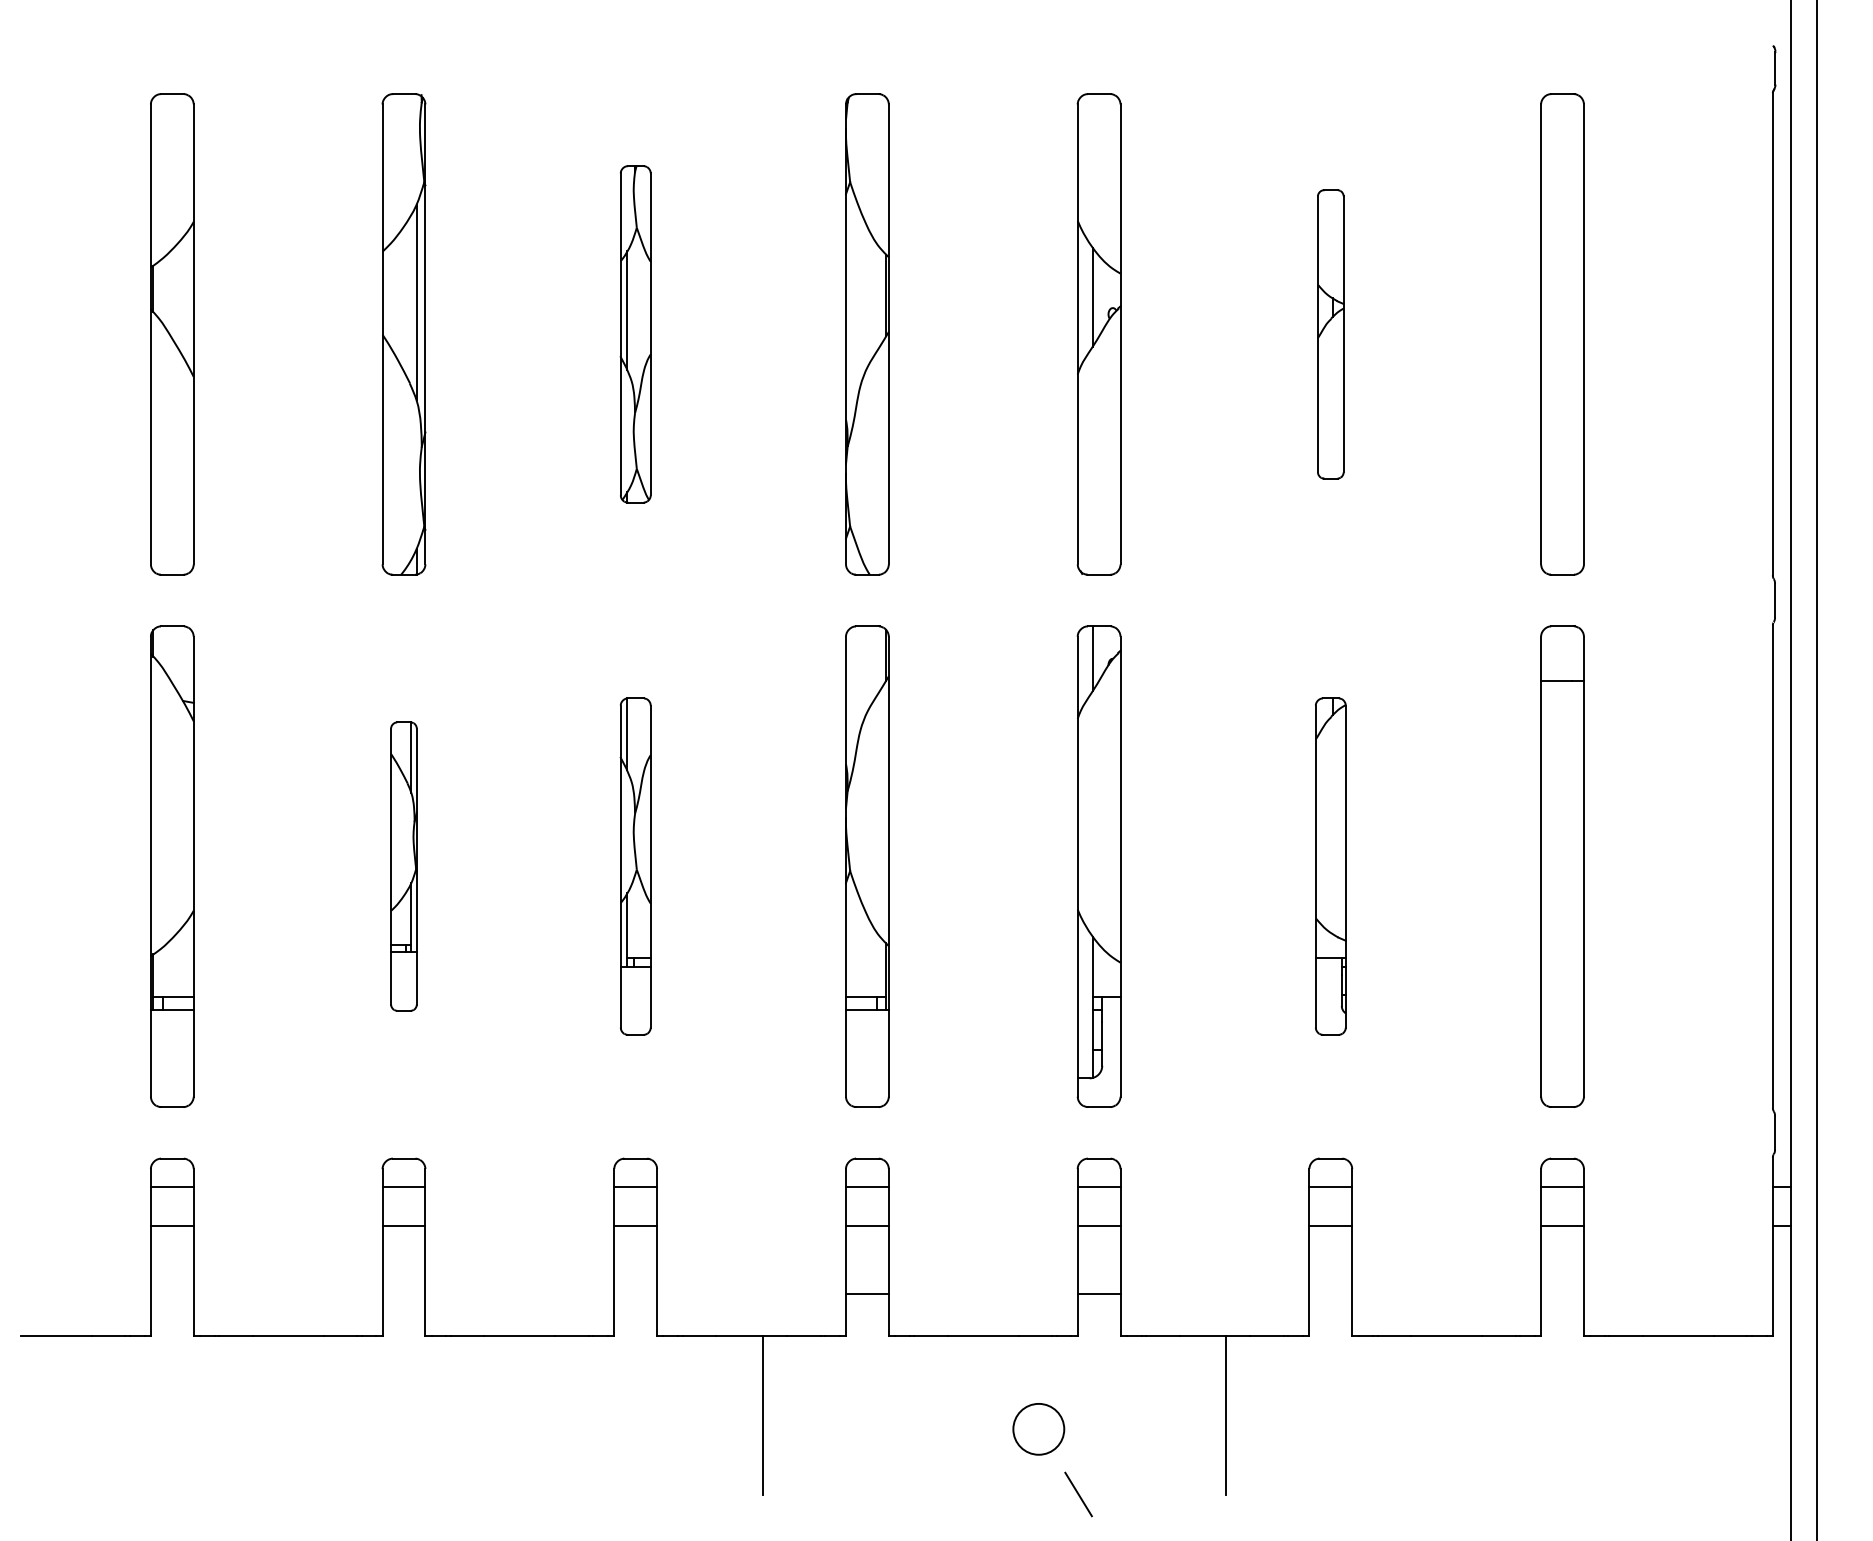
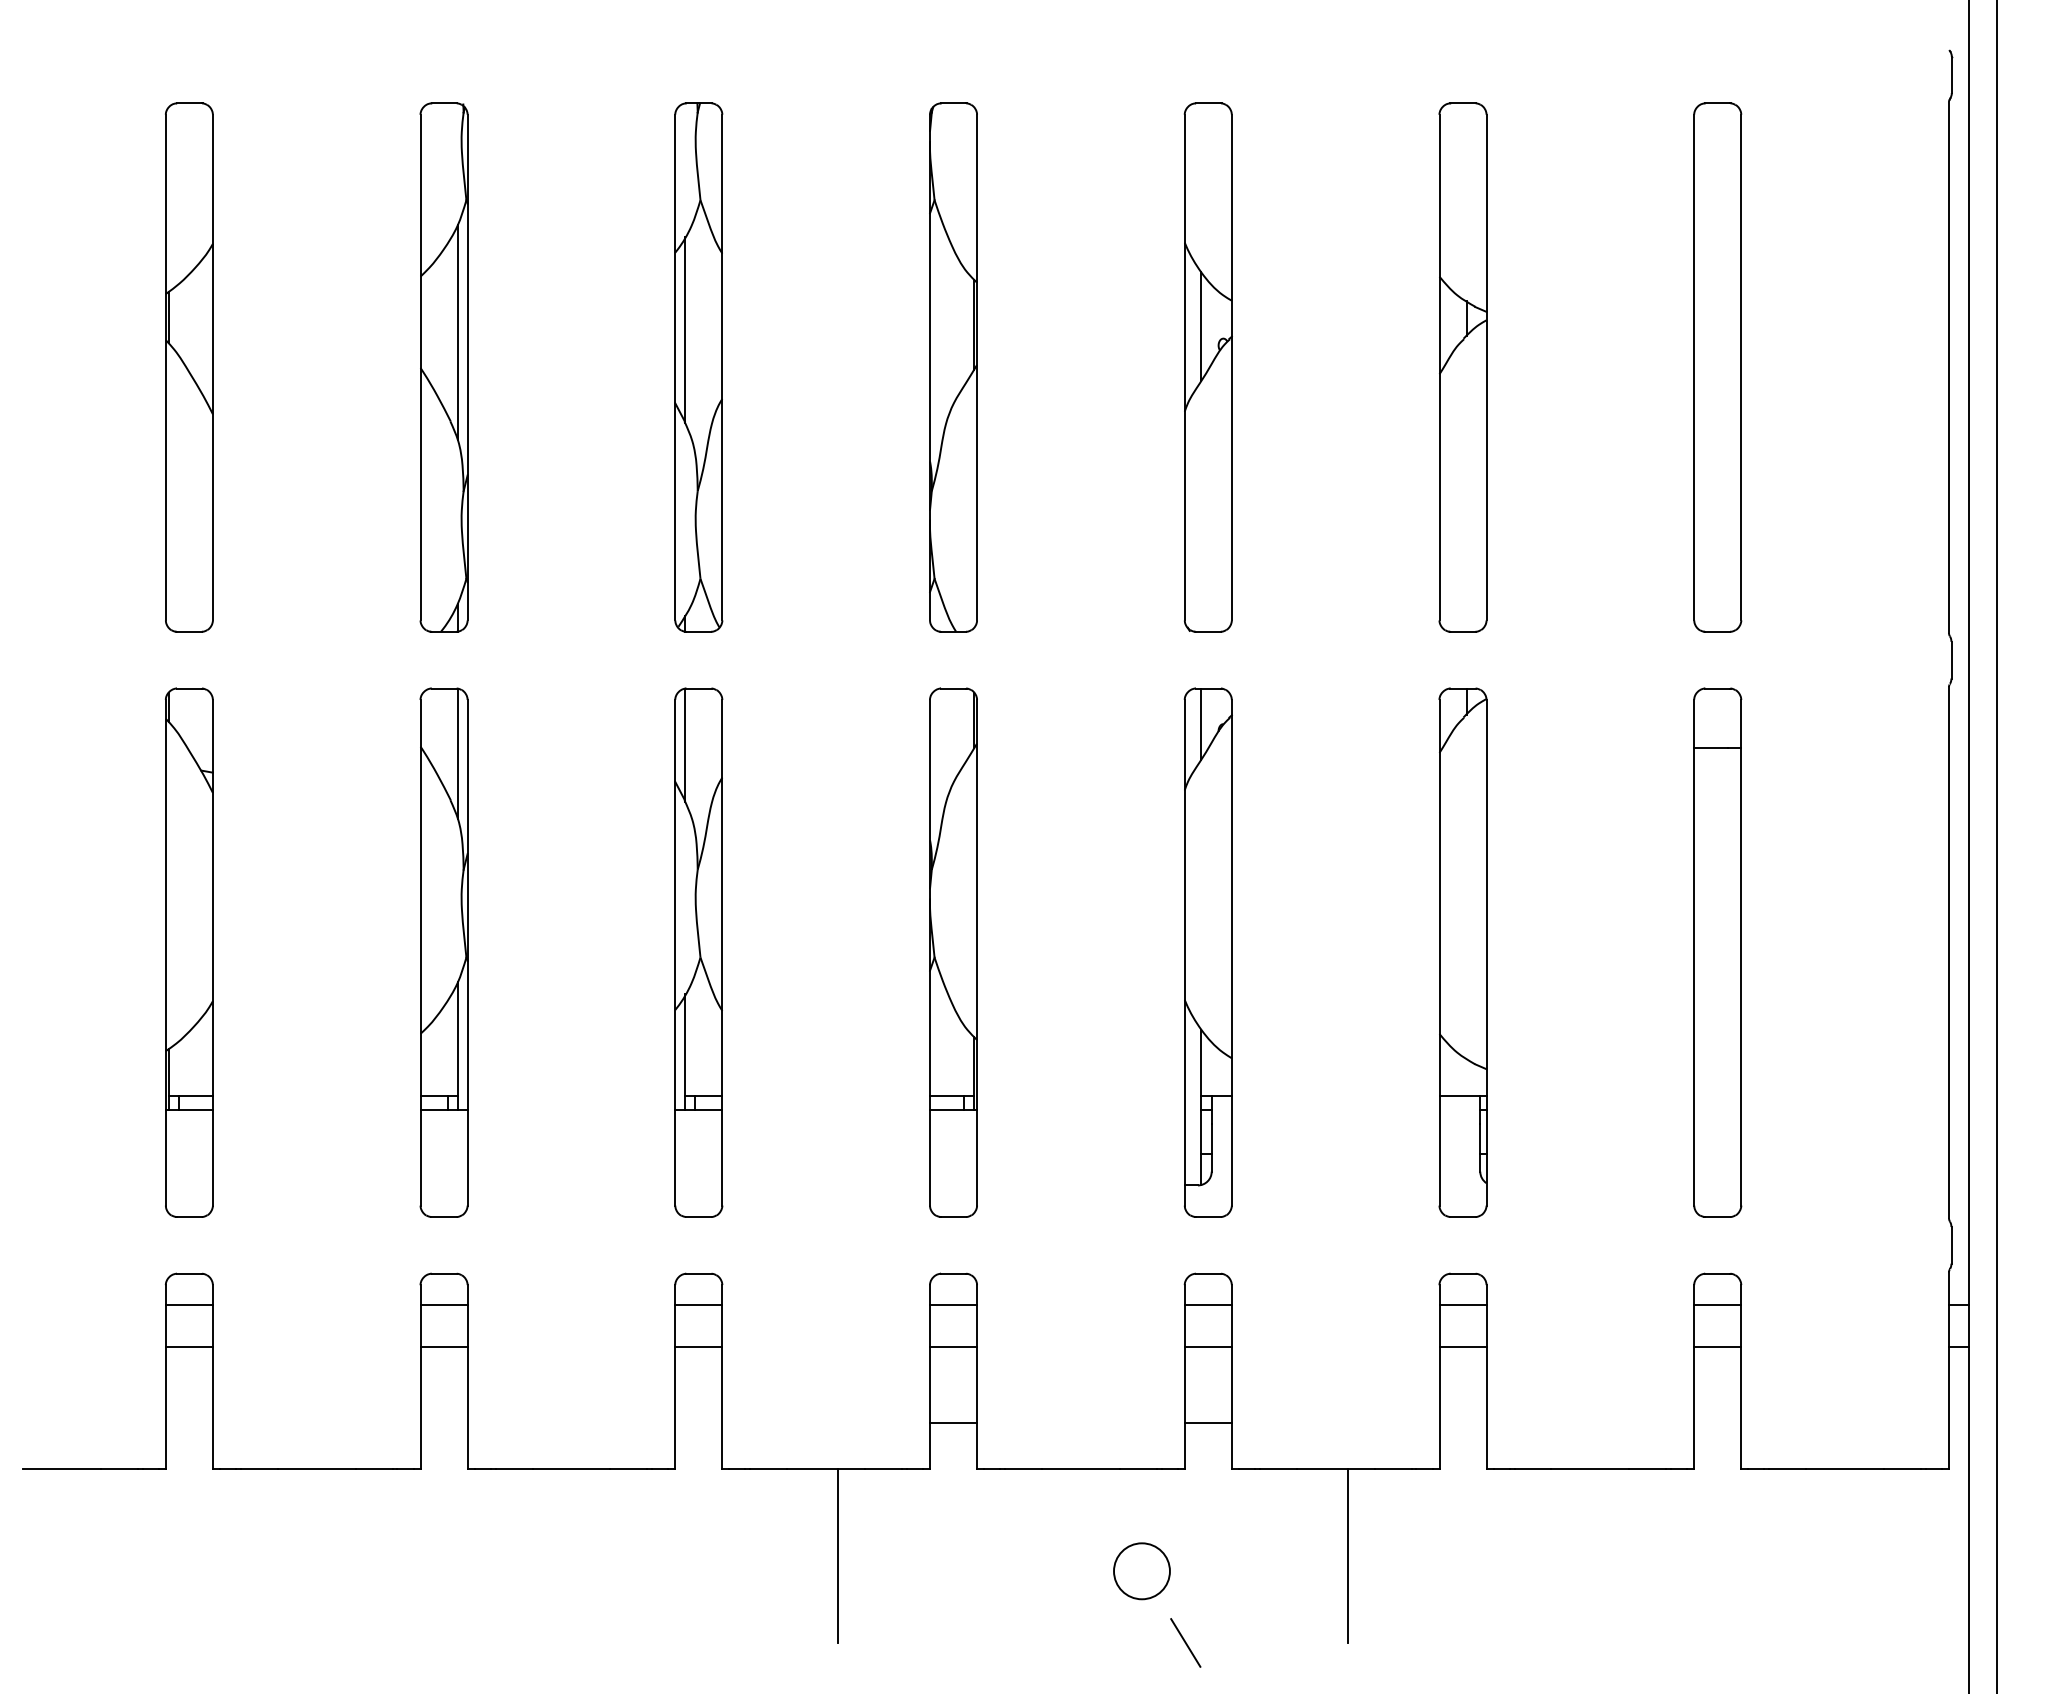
part: (635, 334) -> (698, 367), size x1.43
part: (1330, 334) -> (1462, 367), size x1.67
part: (403, 866) -> (443, 952), size x1.67
part: (635, 866) -> (698, 952), size x1.43
part: (1330, 866) -> (1462, 952), size x1.43

